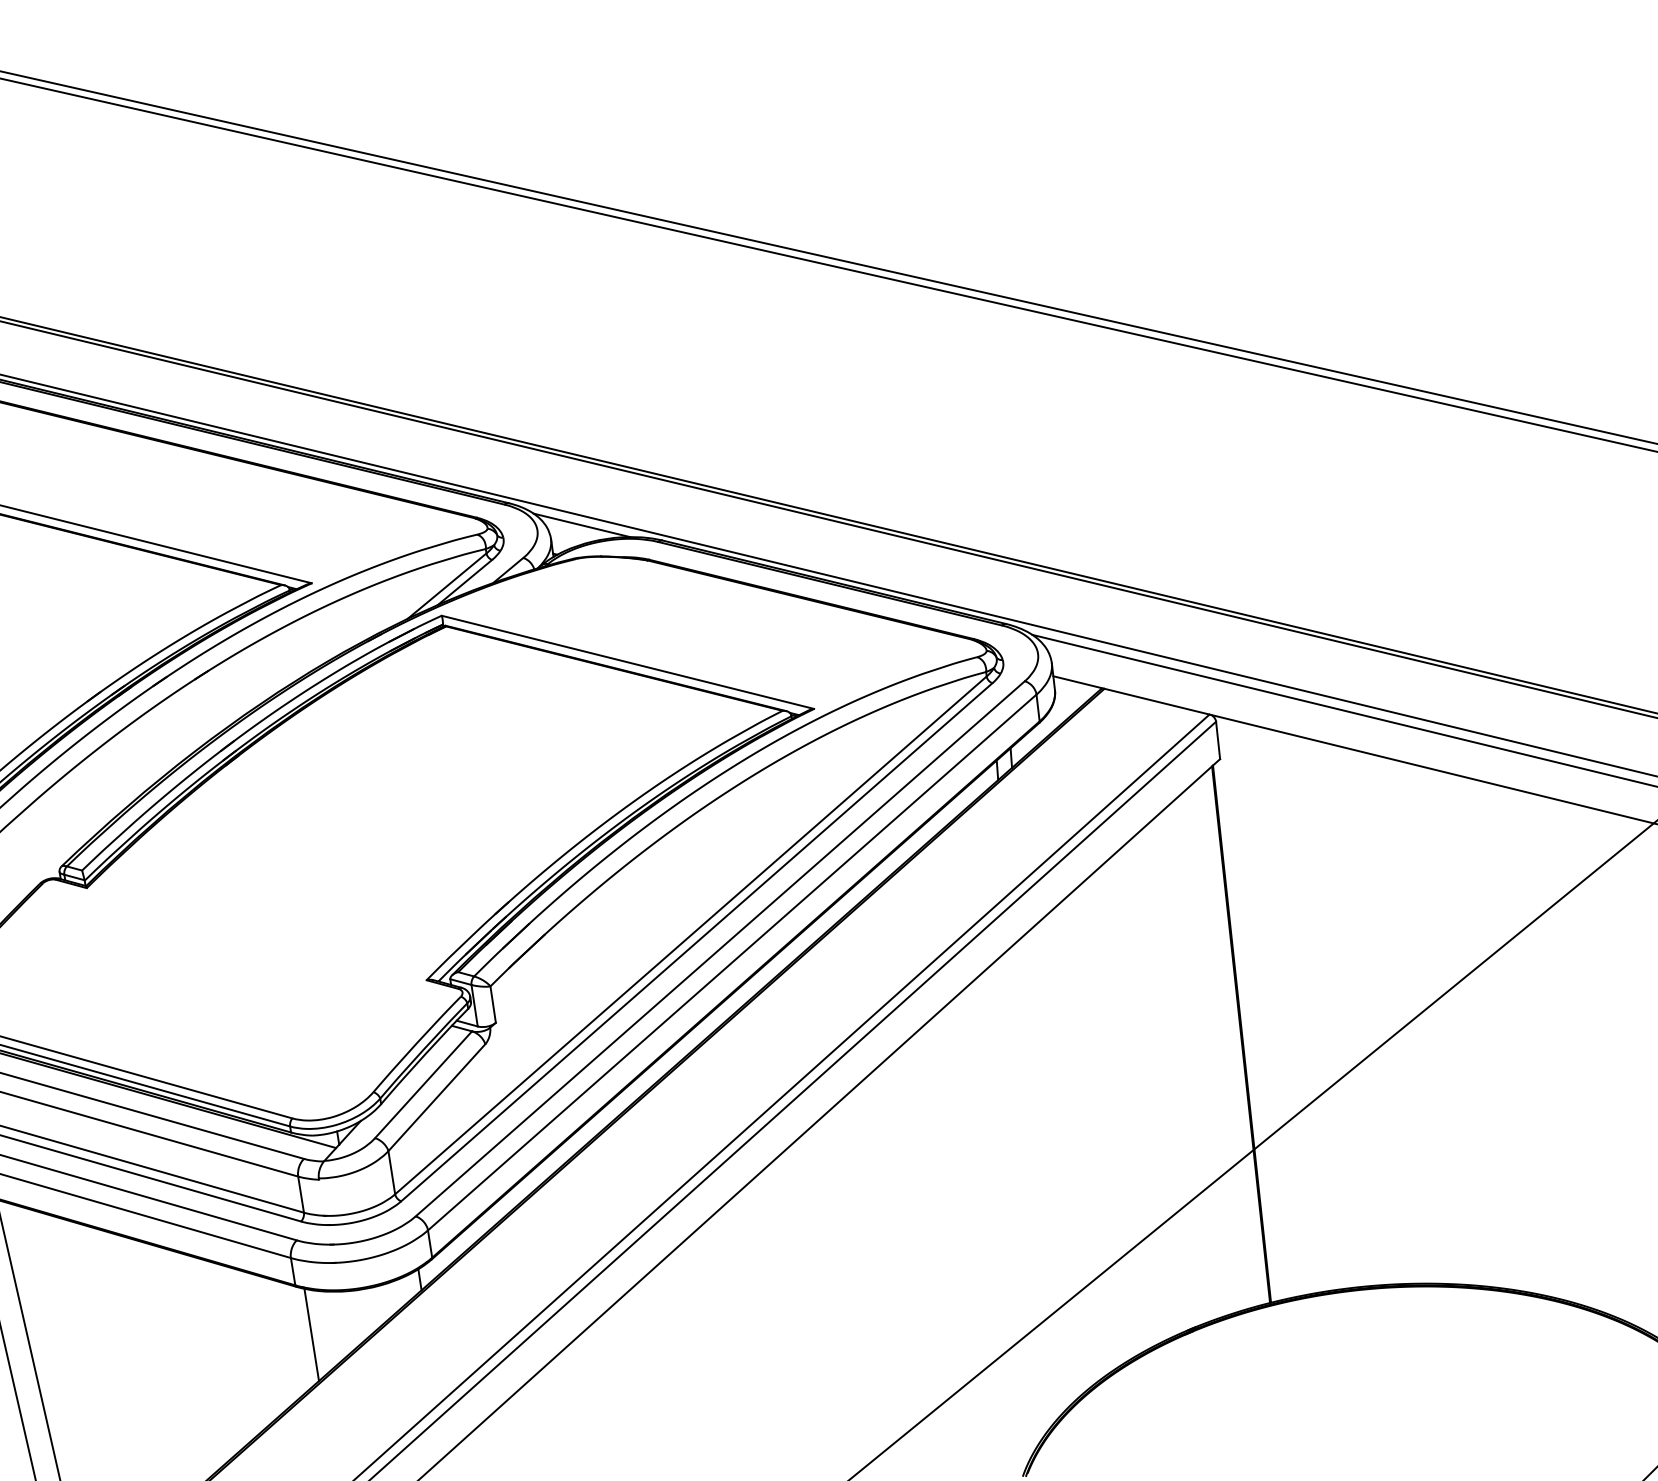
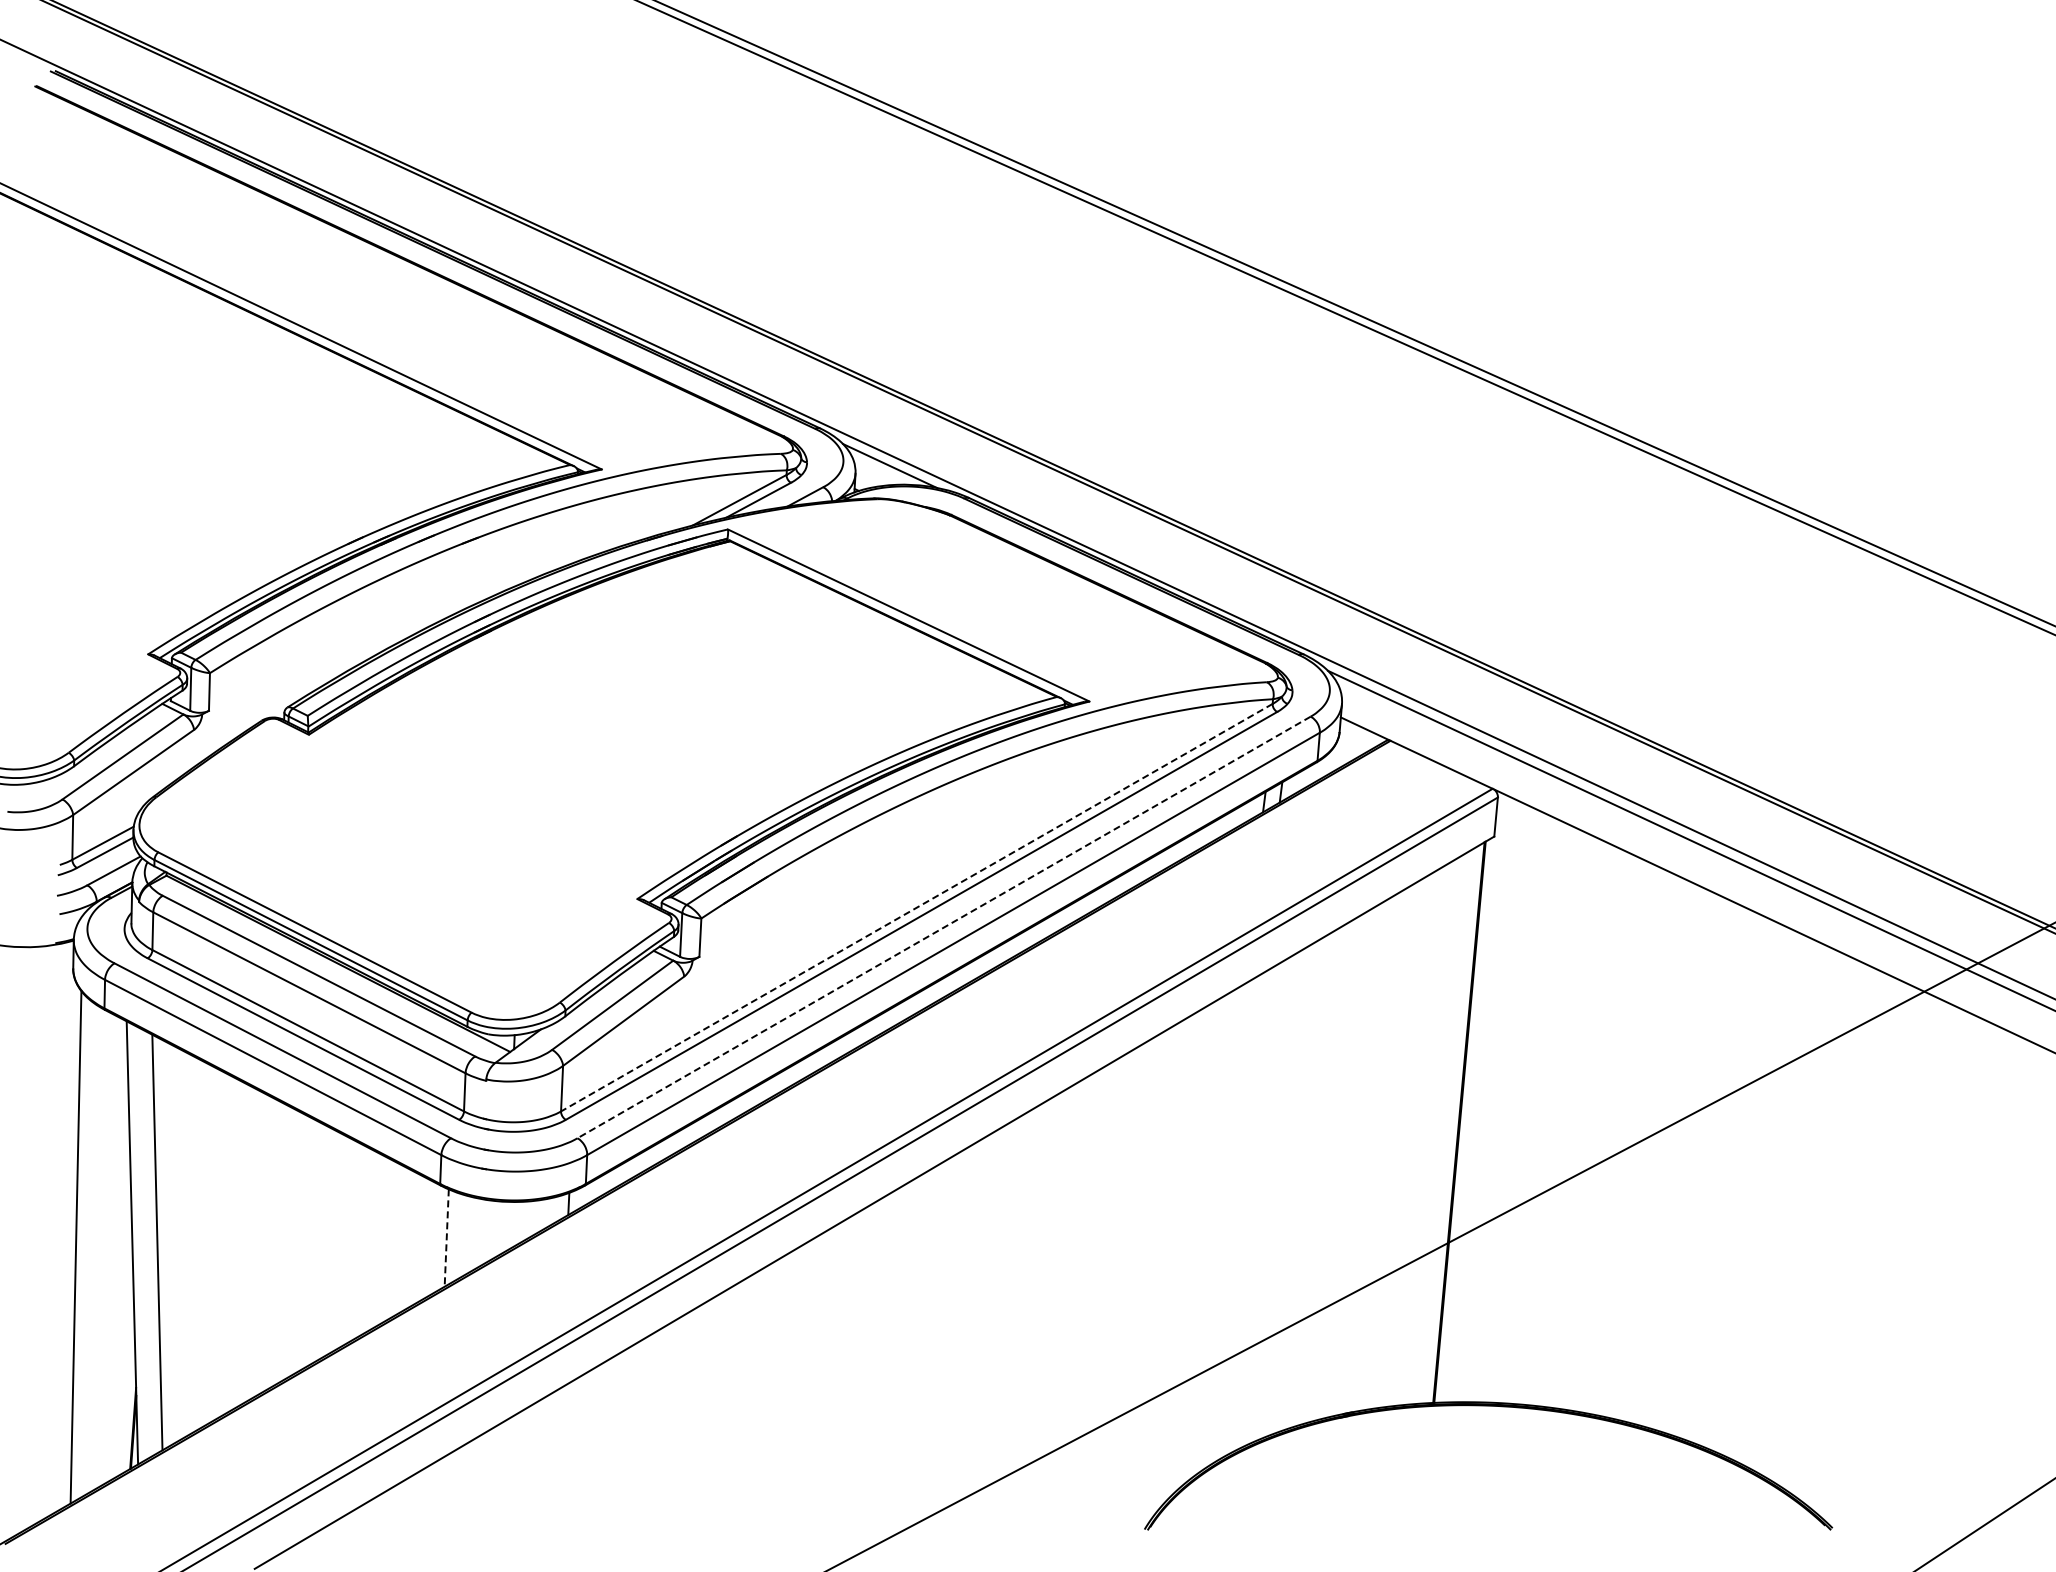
line: (690, 935) -> (916, 907), solid -> dashed
line: (720, 948) -> (944, 927), solid -> dashed
line: (311, 1335) -> (446, 1238), solid -> dashed

